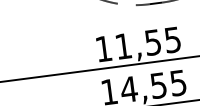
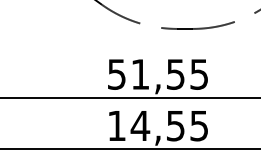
text: (103, 49) -> (116, 74), 11,55 -> 51,55

